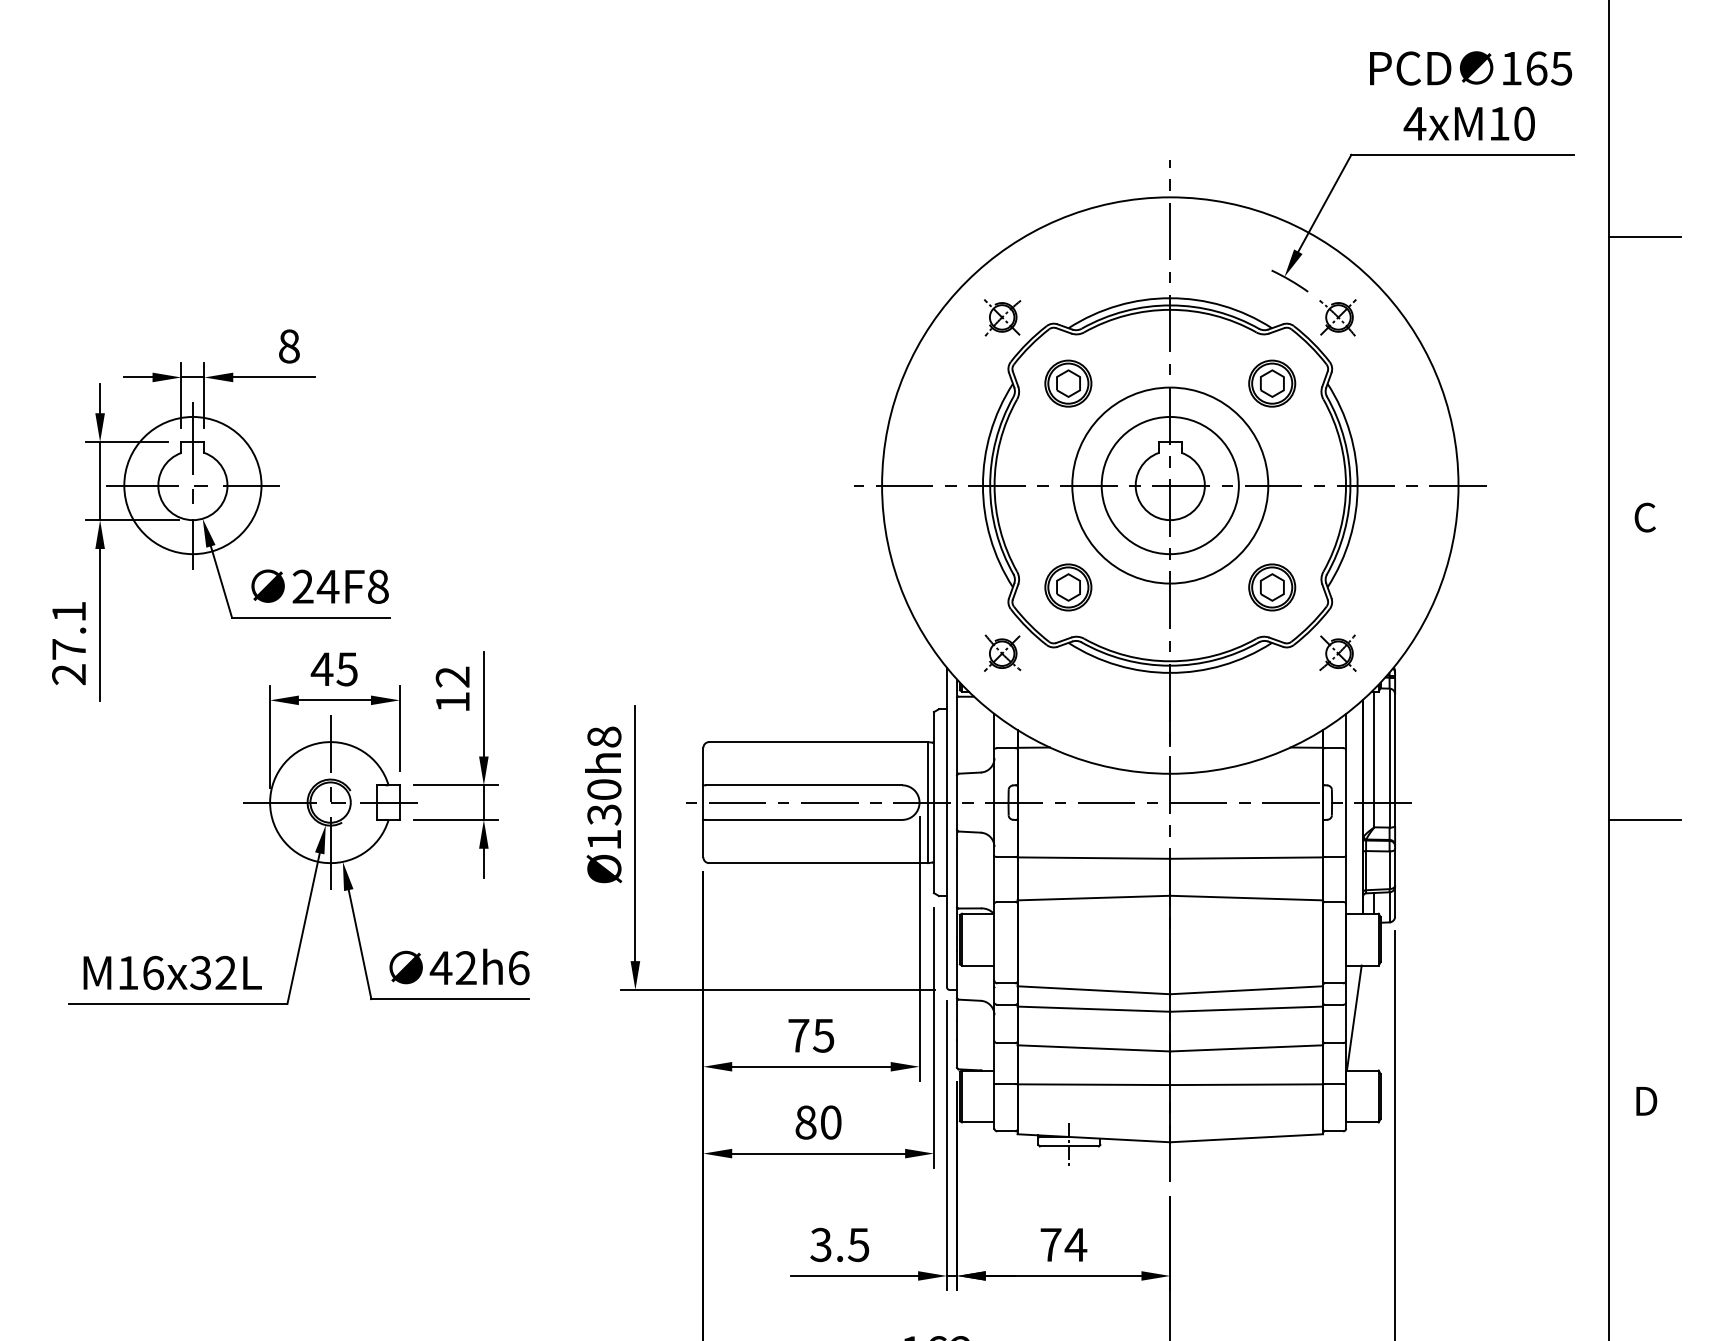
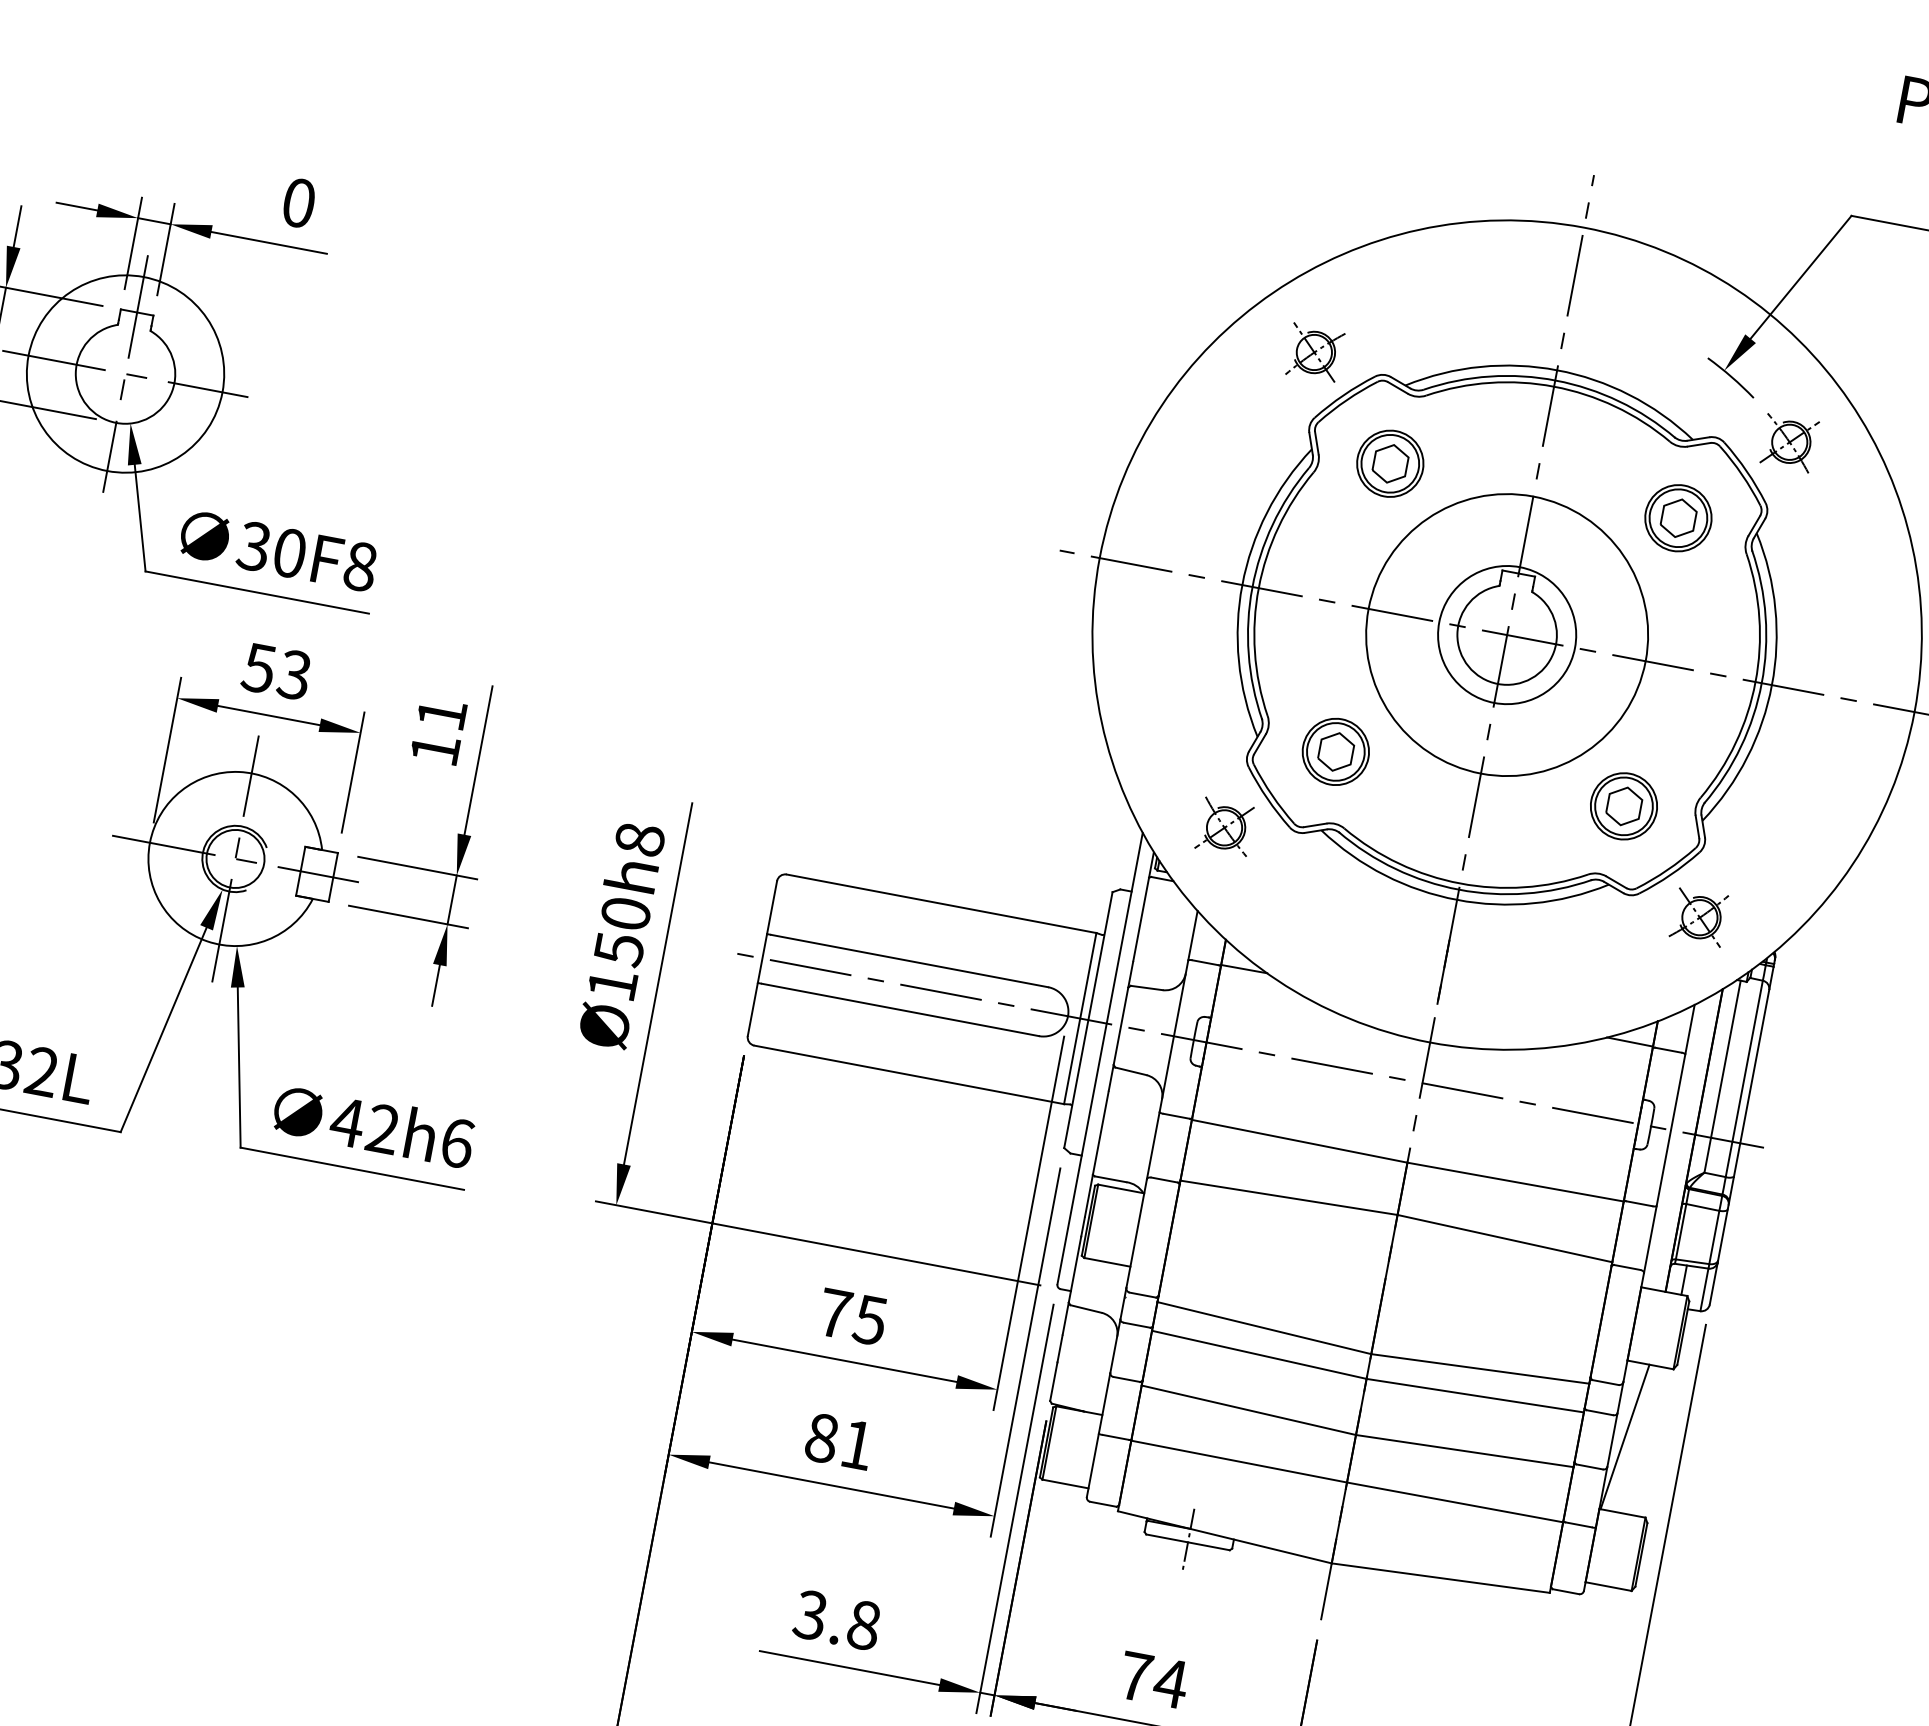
text: (289, 346) -> (299, 203), 8 -> 0
circle: (1169, 485) -> (1506, 634), size x0.7
text: (315, 586) -> (271, 549), 24F8 -> 30F8
text: (333, 669) -> (275, 671), 45 -> 53
text: (452, 676) -> (441, 713), 12 -> 11
text: (604, 814) -> (619, 948), Ø130h8 -> Ø150h8
text: (831, 1122) -> (858, 1444), 80 -> 81
text: (858, 1244) -> (863, 1624), 3.5 -> 3.8

